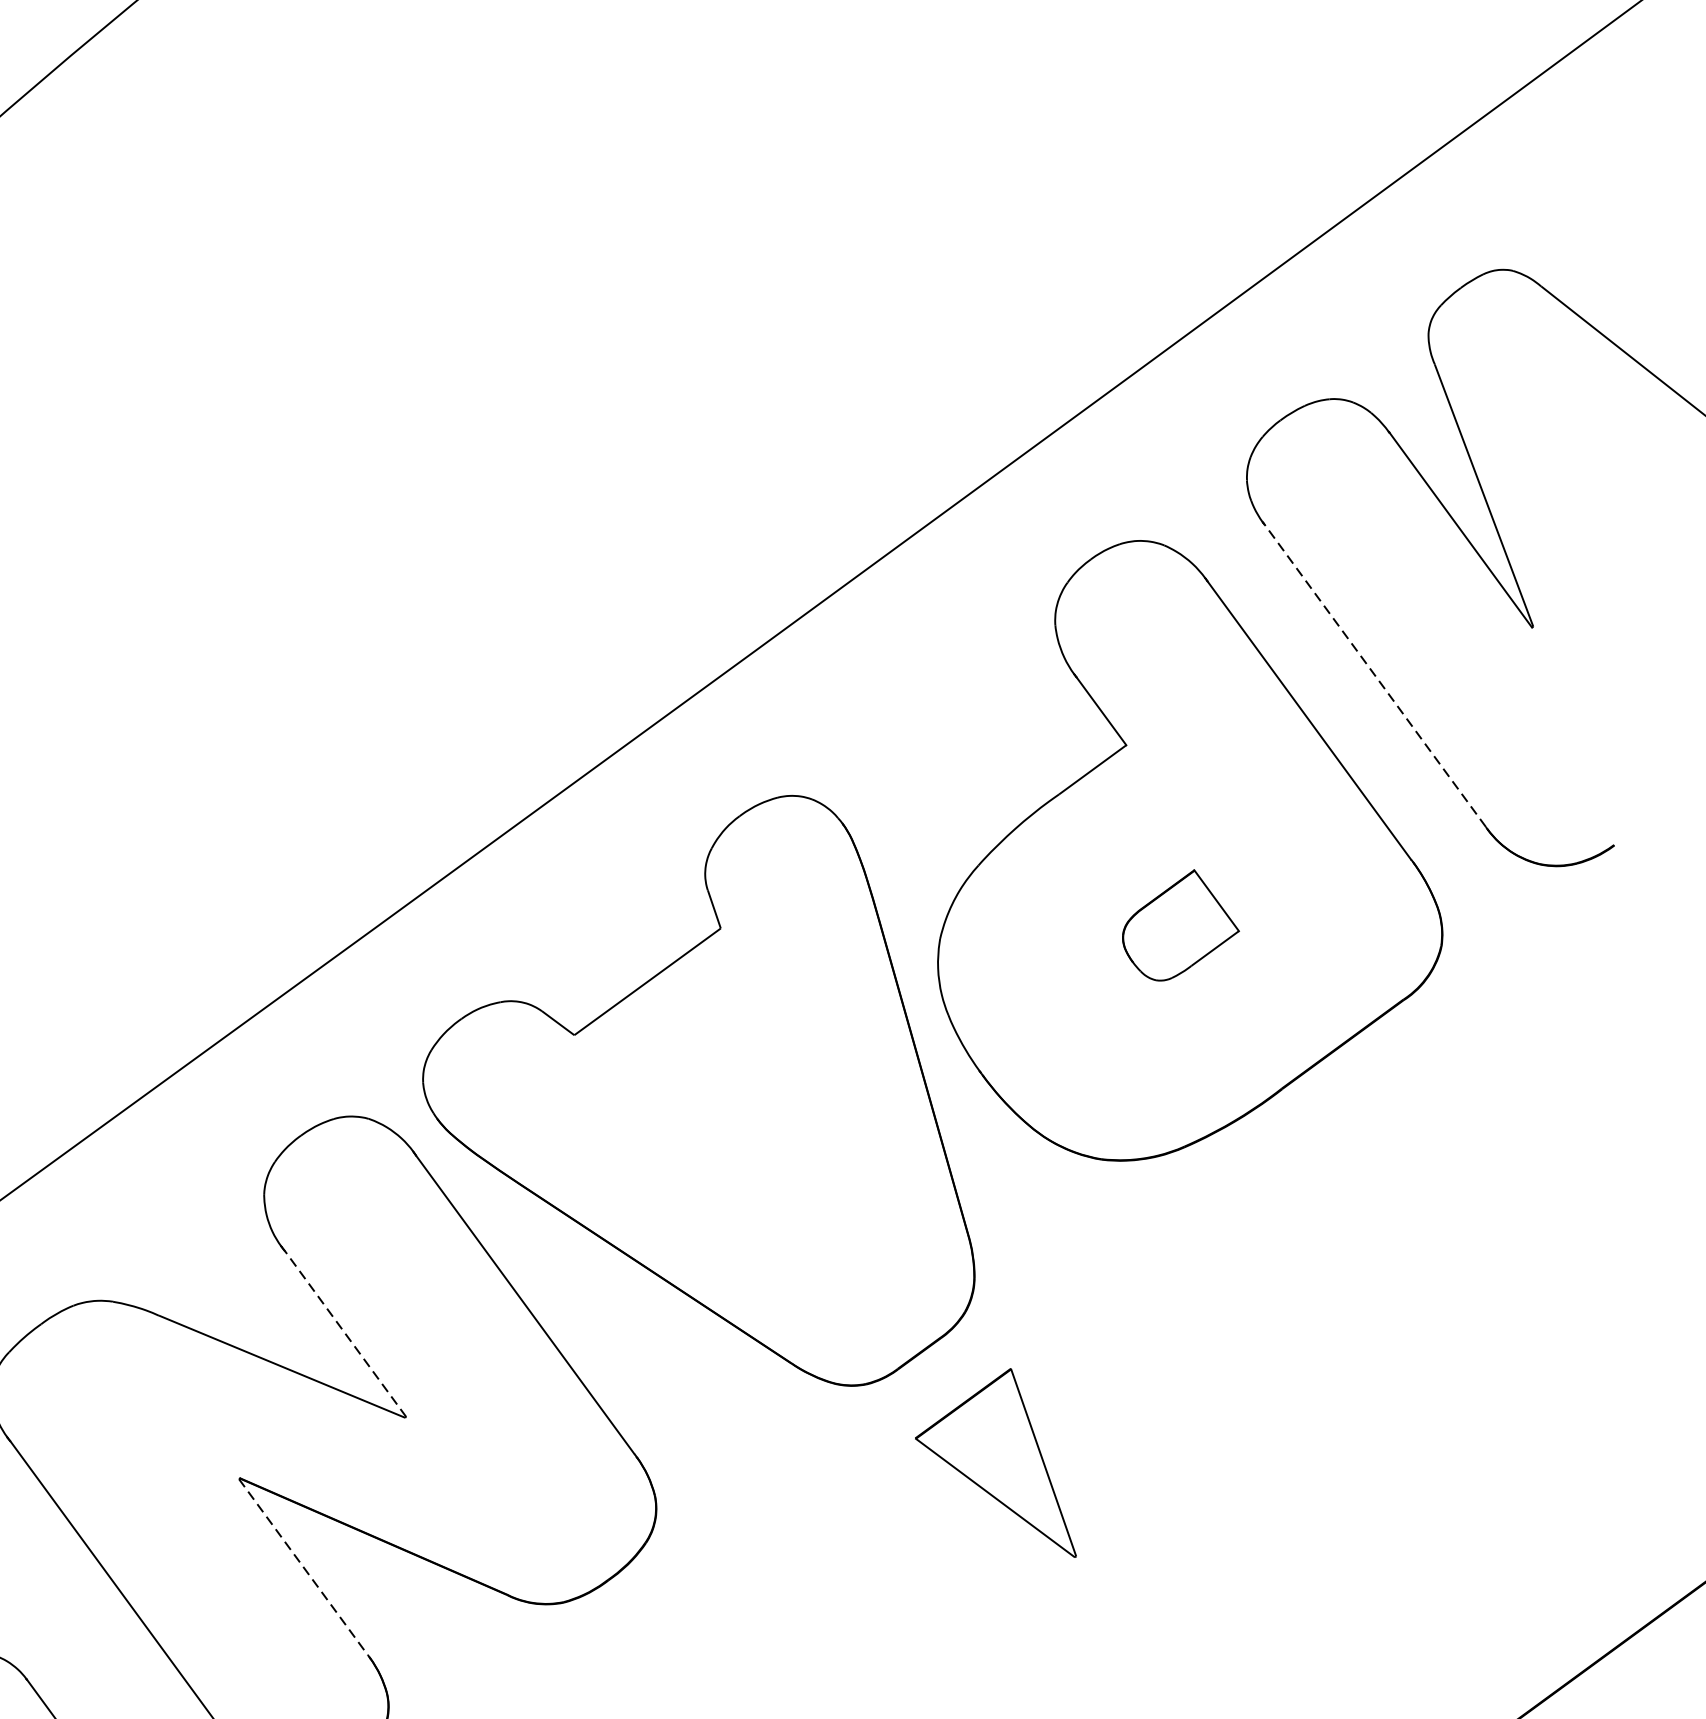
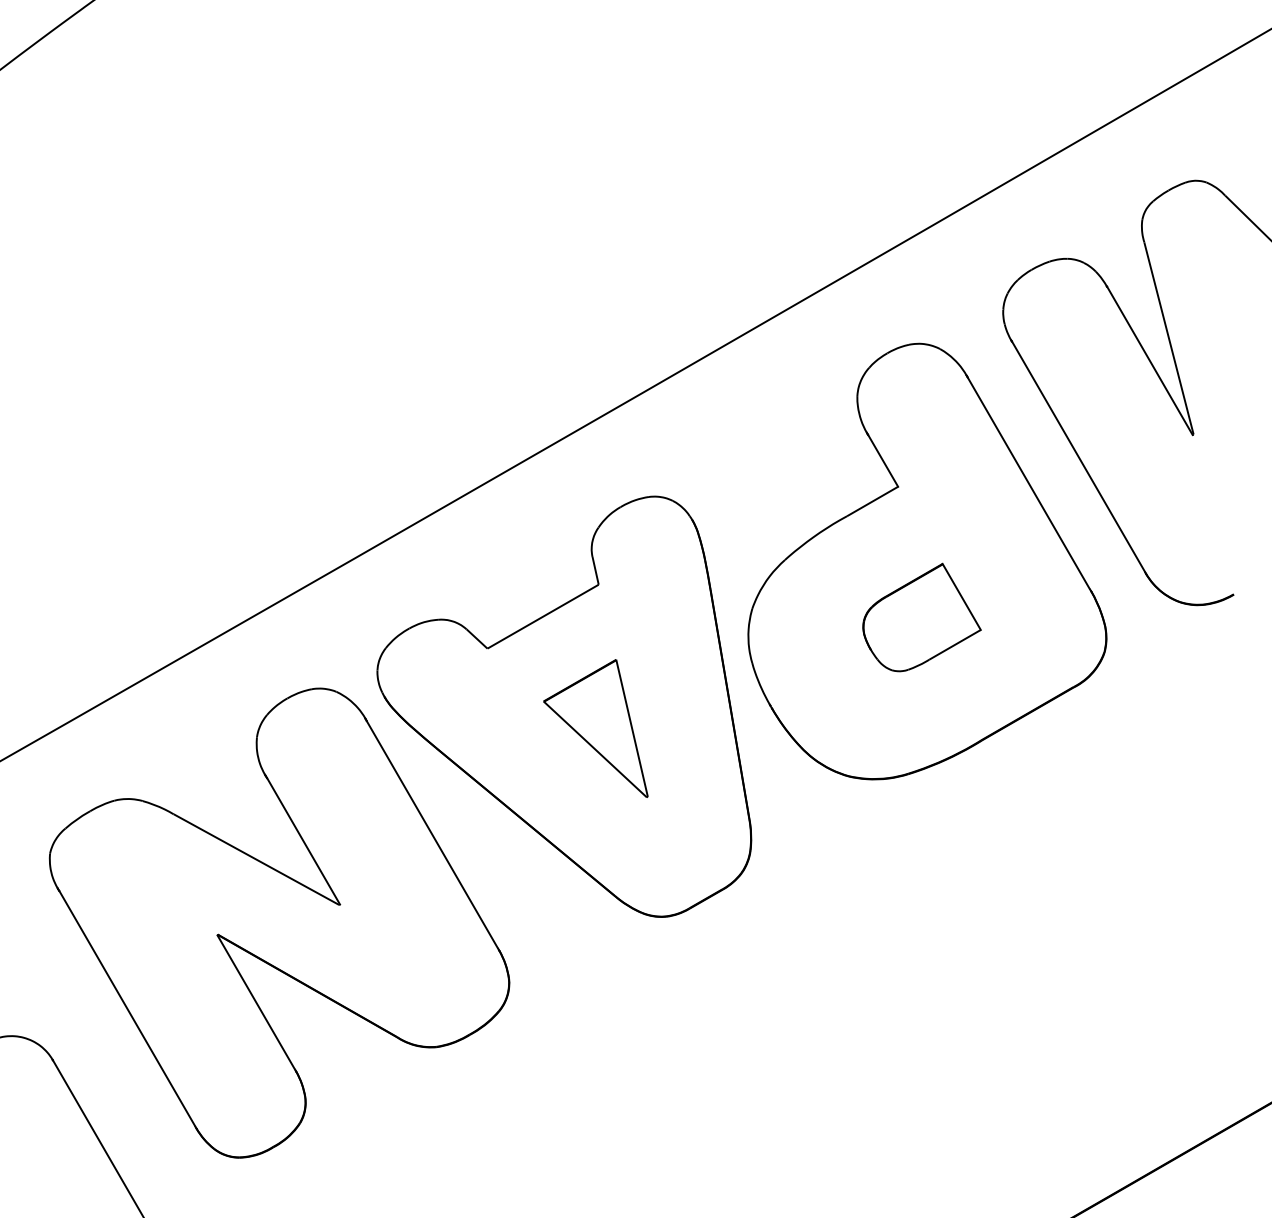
line: (1375, 675) -> (1078, 456), dashed -> solid
part: (1179, 925) -> (921, 617), size x1.43
line: (345, 1334) -> (303, 841), dashed -> solid
part: (992, 1468) -> (595, 728), moved
line: (303, 1567) -> (256, 1002), dashed -> solid

